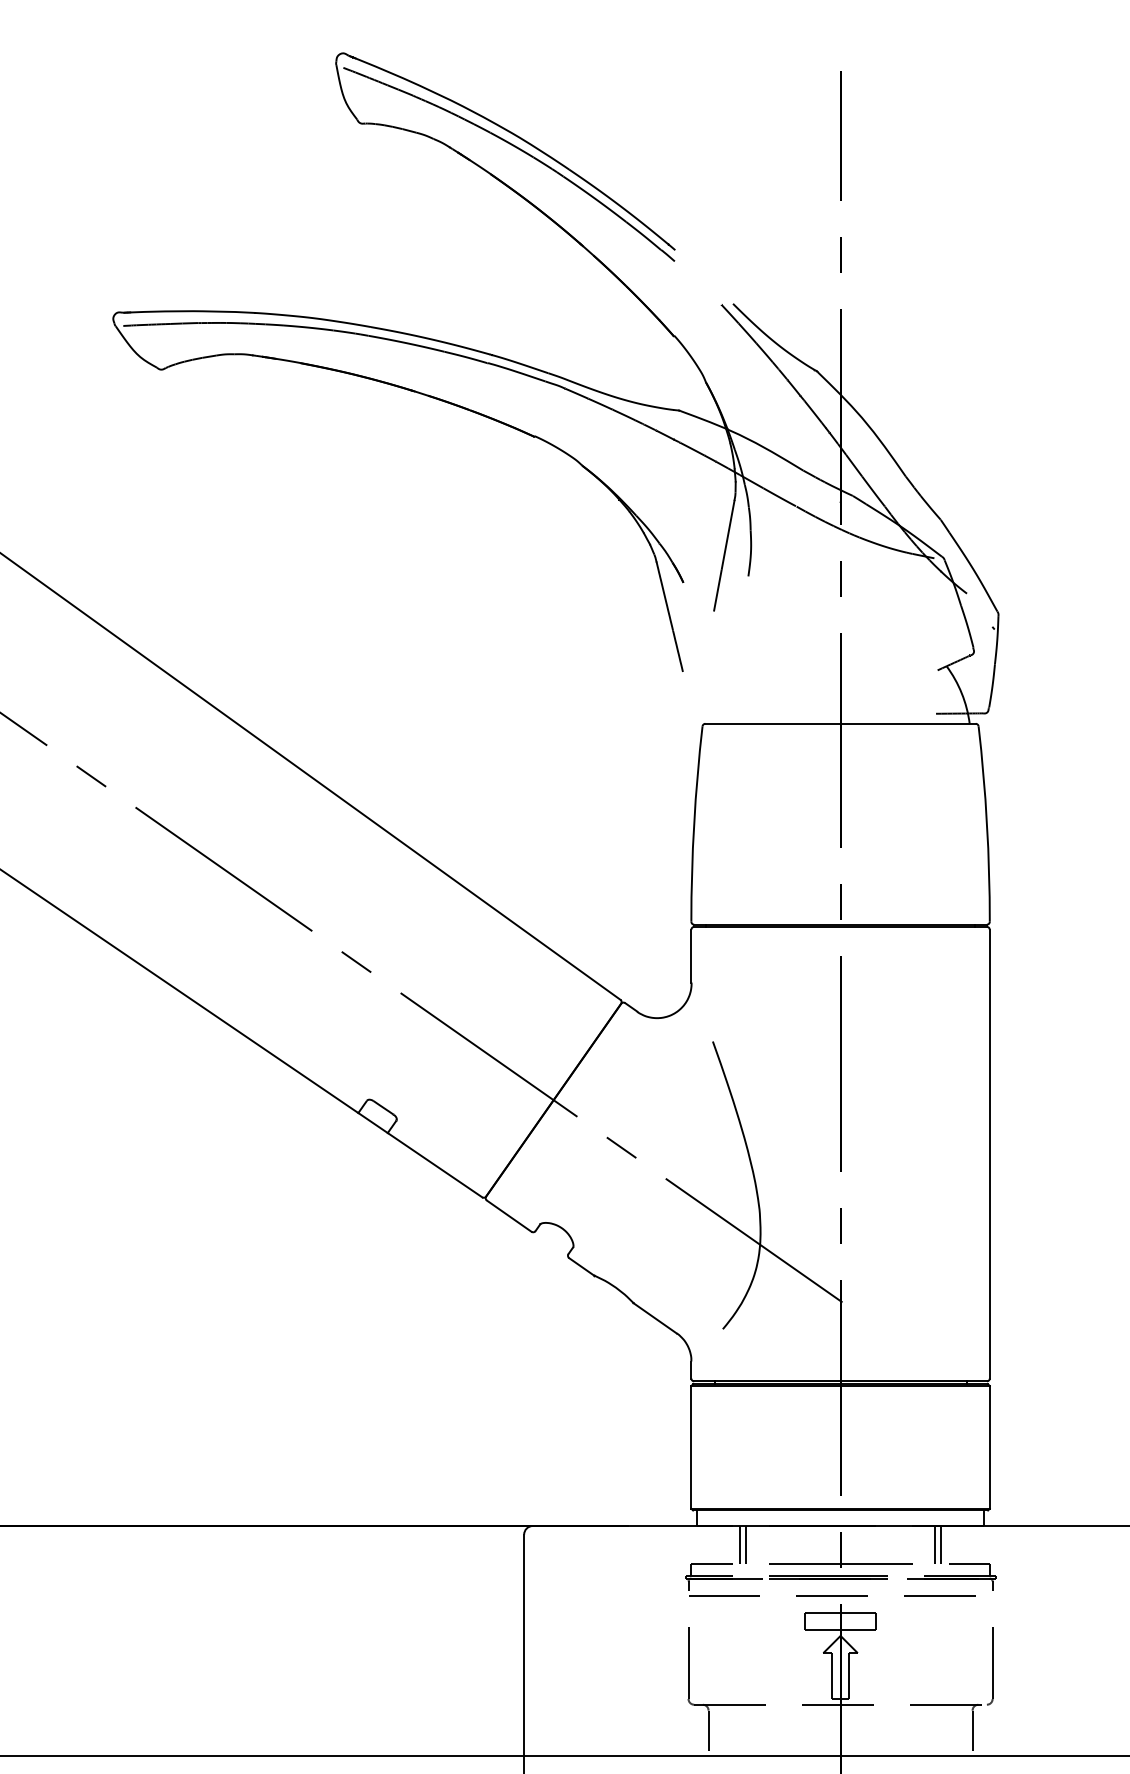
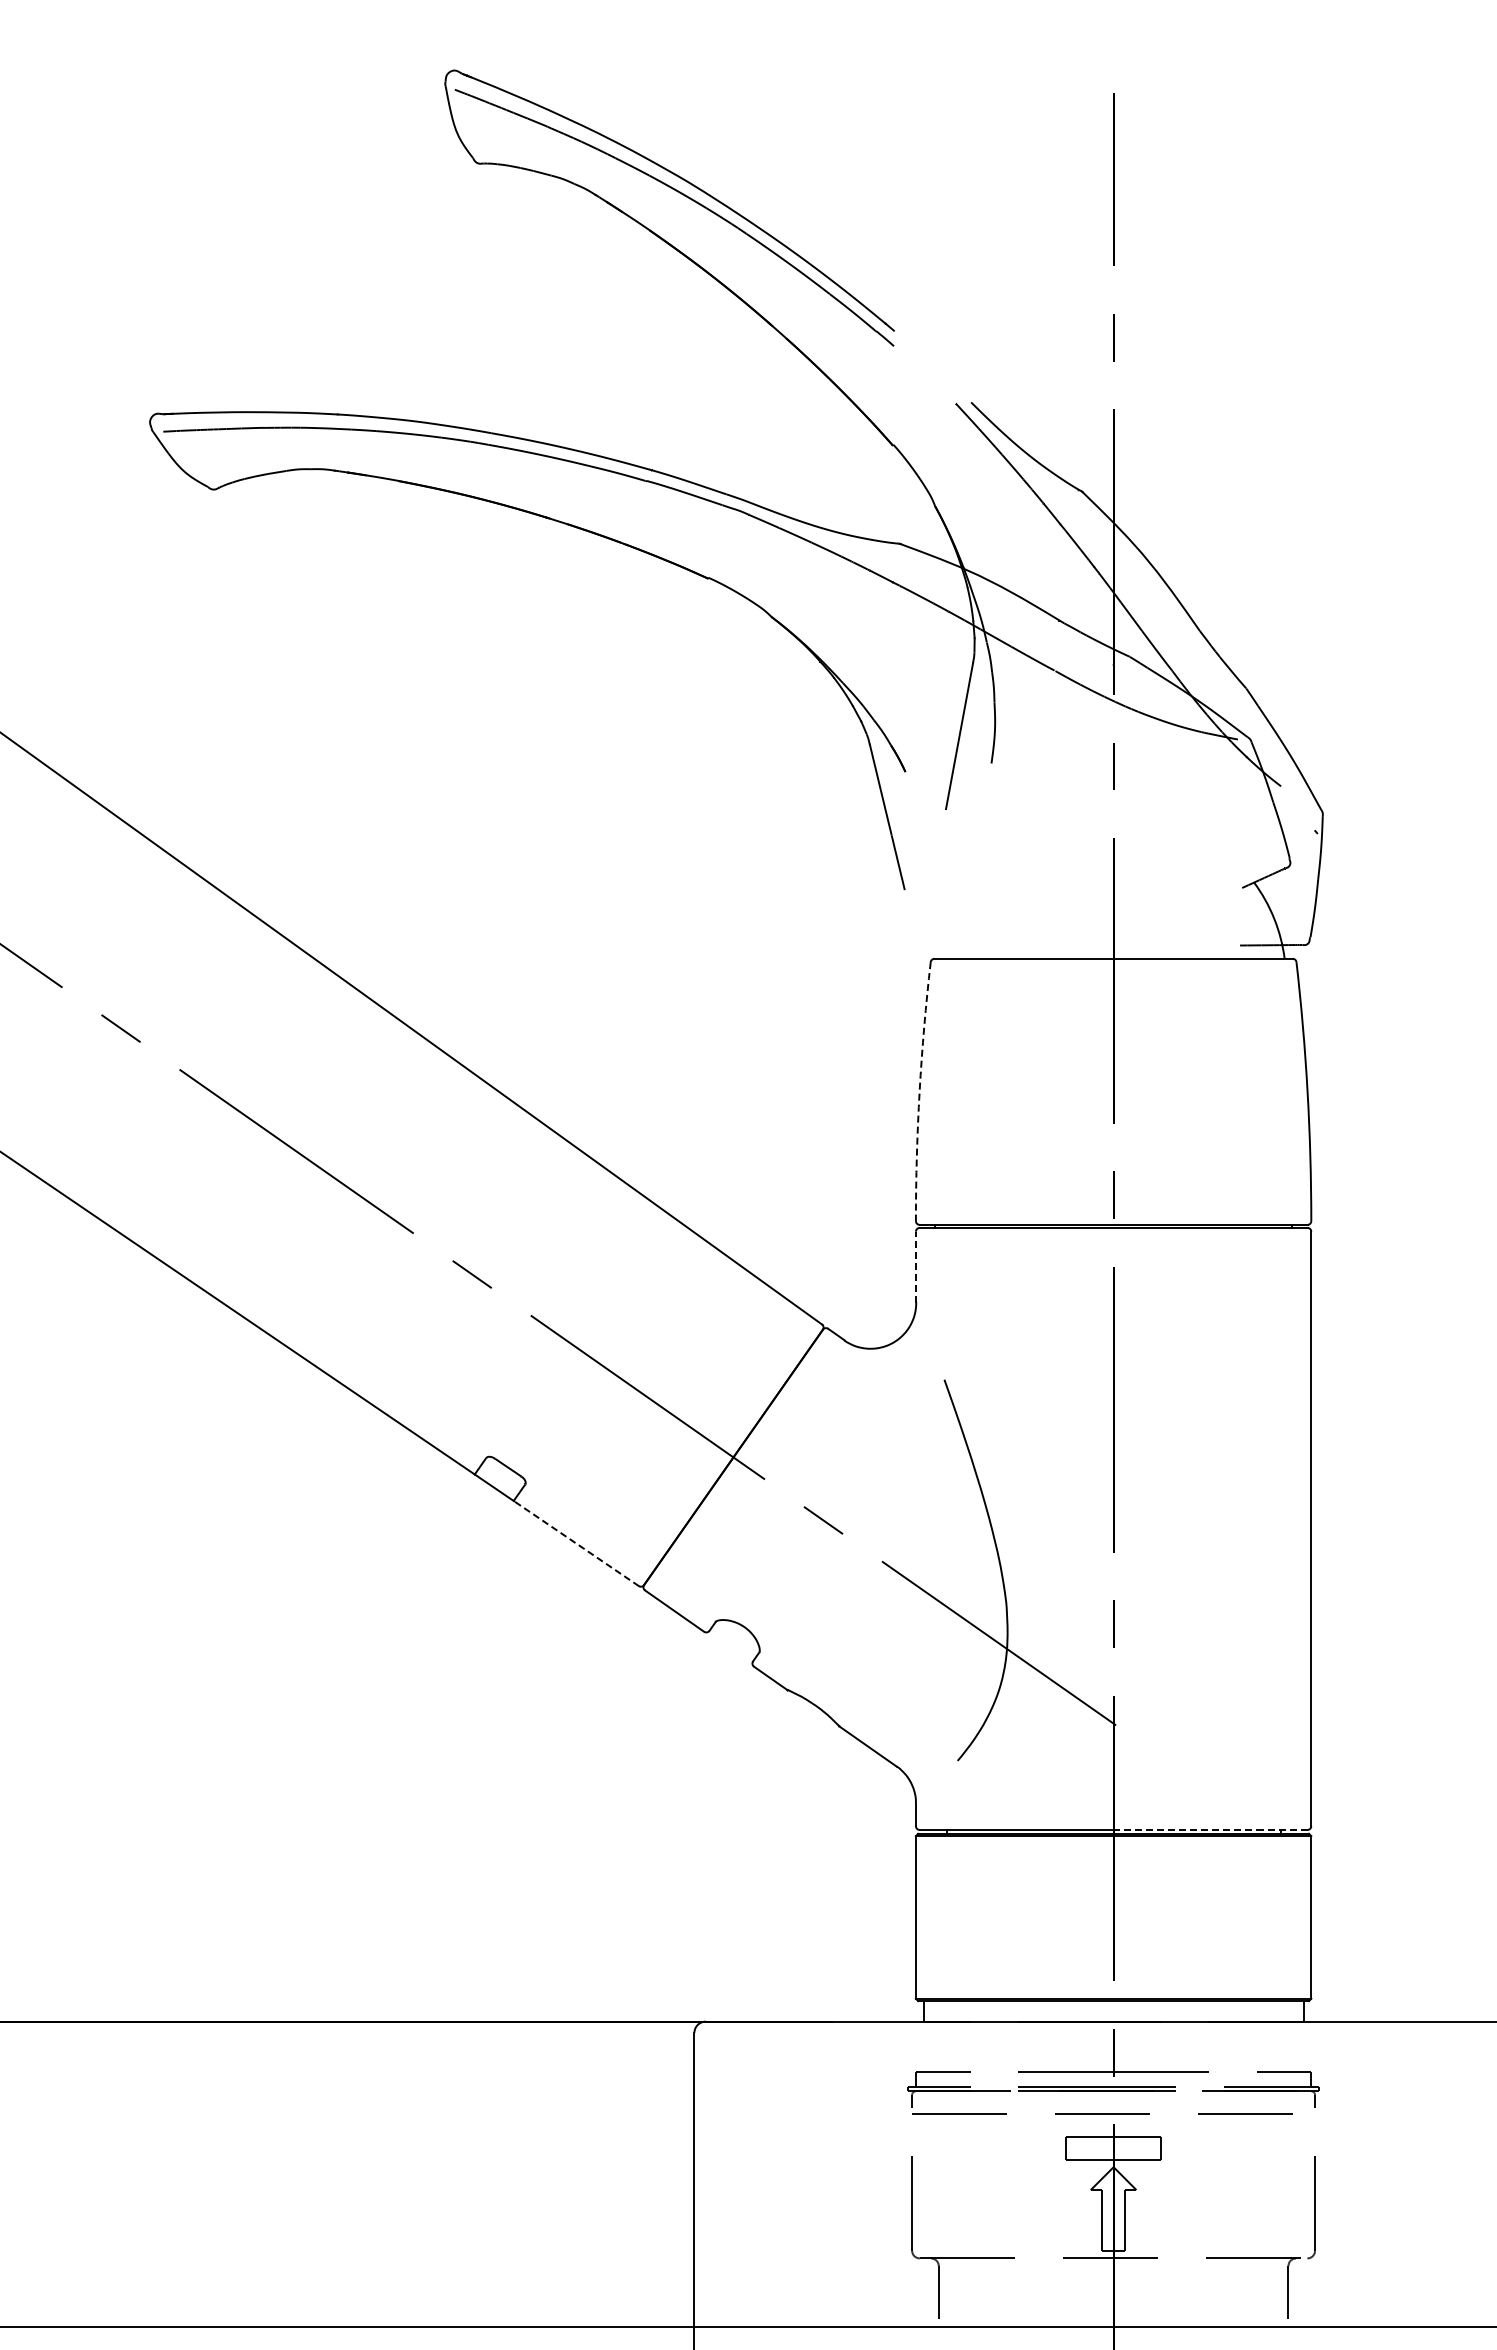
arc: (694, 823) -> (919, 1091), solid -> dashed
line: (691, 956) -> (915, 1266), solid -> dashed
line: (435, 1165) -> (576, 1543), solid -> dashed
line: (913, 1381) -> (1210, 1829), solid -> dashed
line: (740, 1544) -> (980, 2046), removed
line: (746, 1544) -> (988, 2046), removed
line: (934, 1544) -> (1238, 2046), removed
line: (940, 1544) -> (1246, 2046), removed

